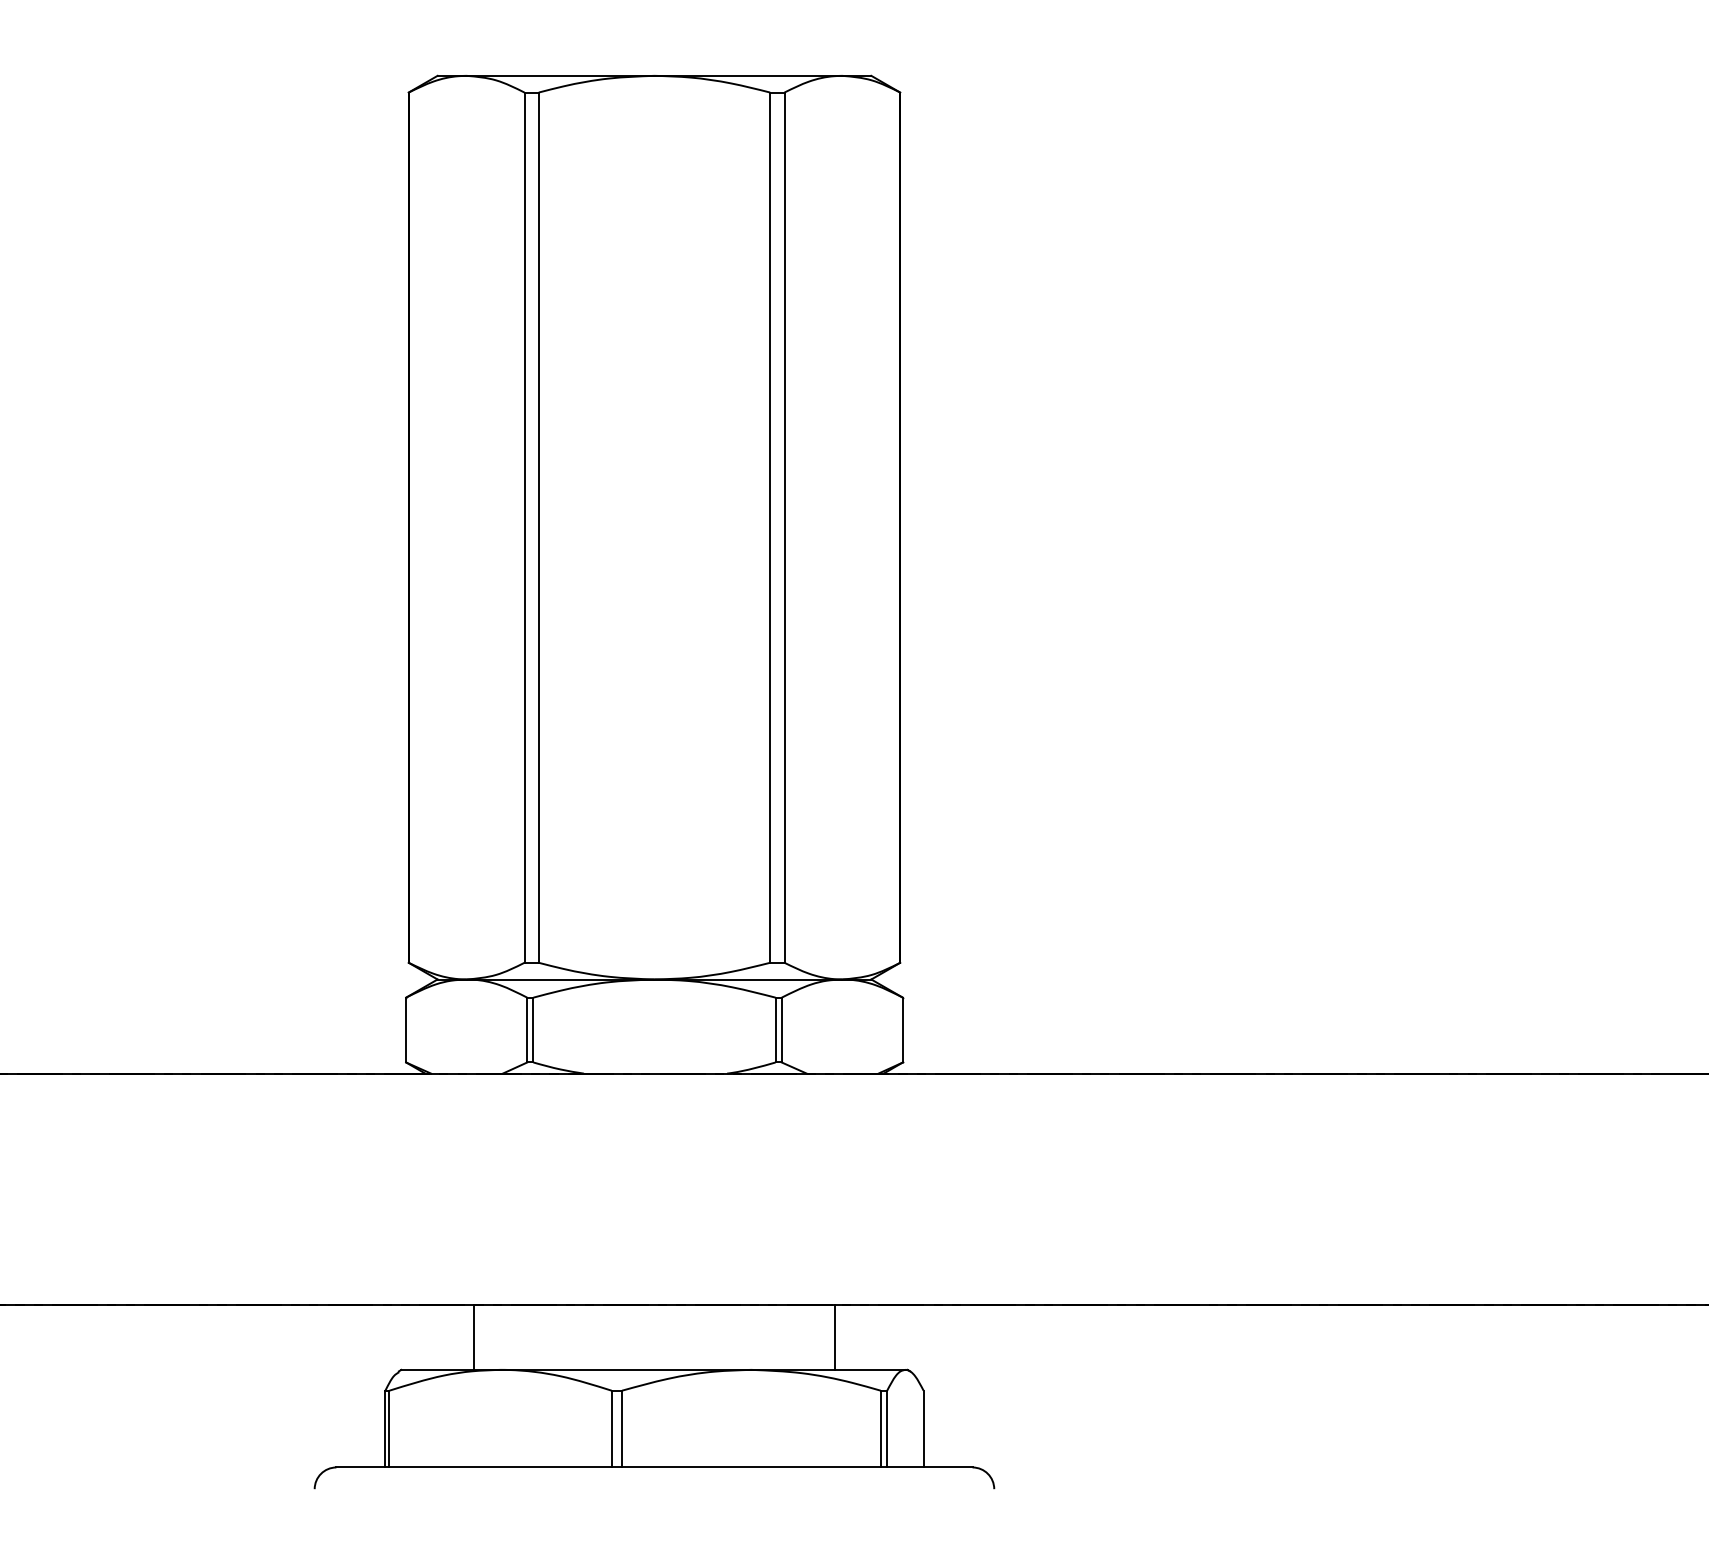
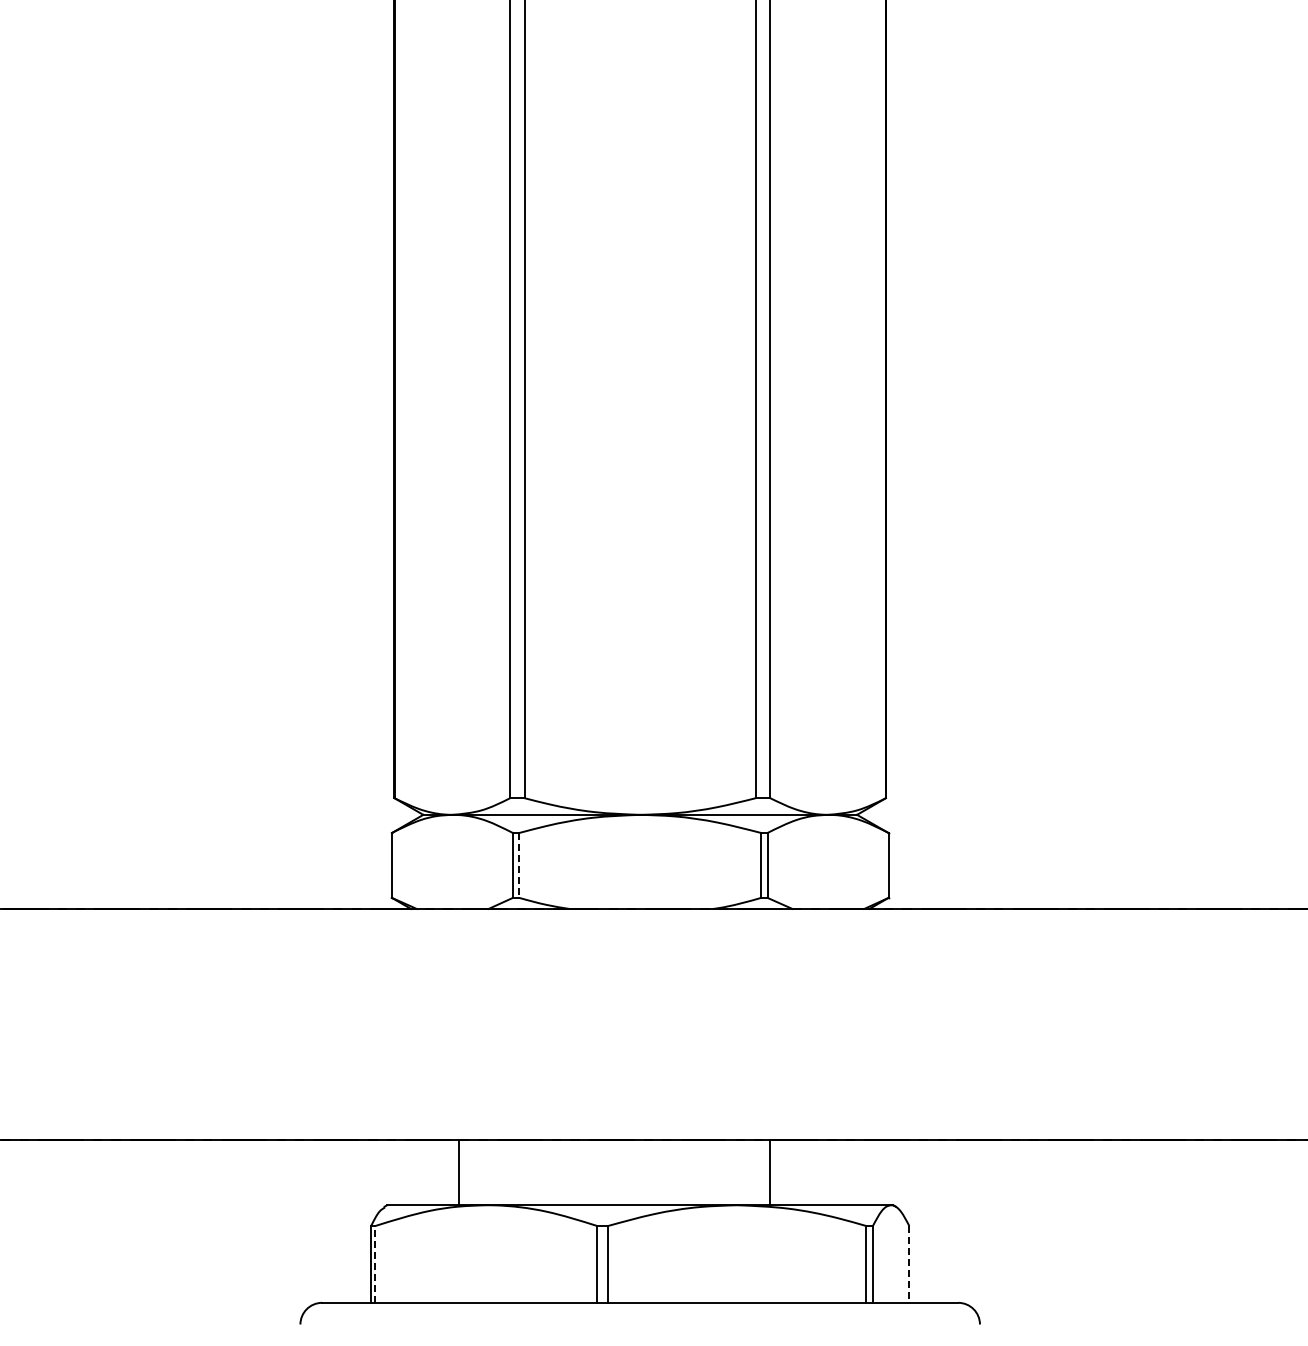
line: (533, 1030) -> (519, 865), solid -> dashed
line: (835, 1336) -> (770, 1171), moved
line: (389, 1428) -> (375, 1263), solid -> dashed
line: (923, 1429) -> (909, 1264), solid -> dashed

